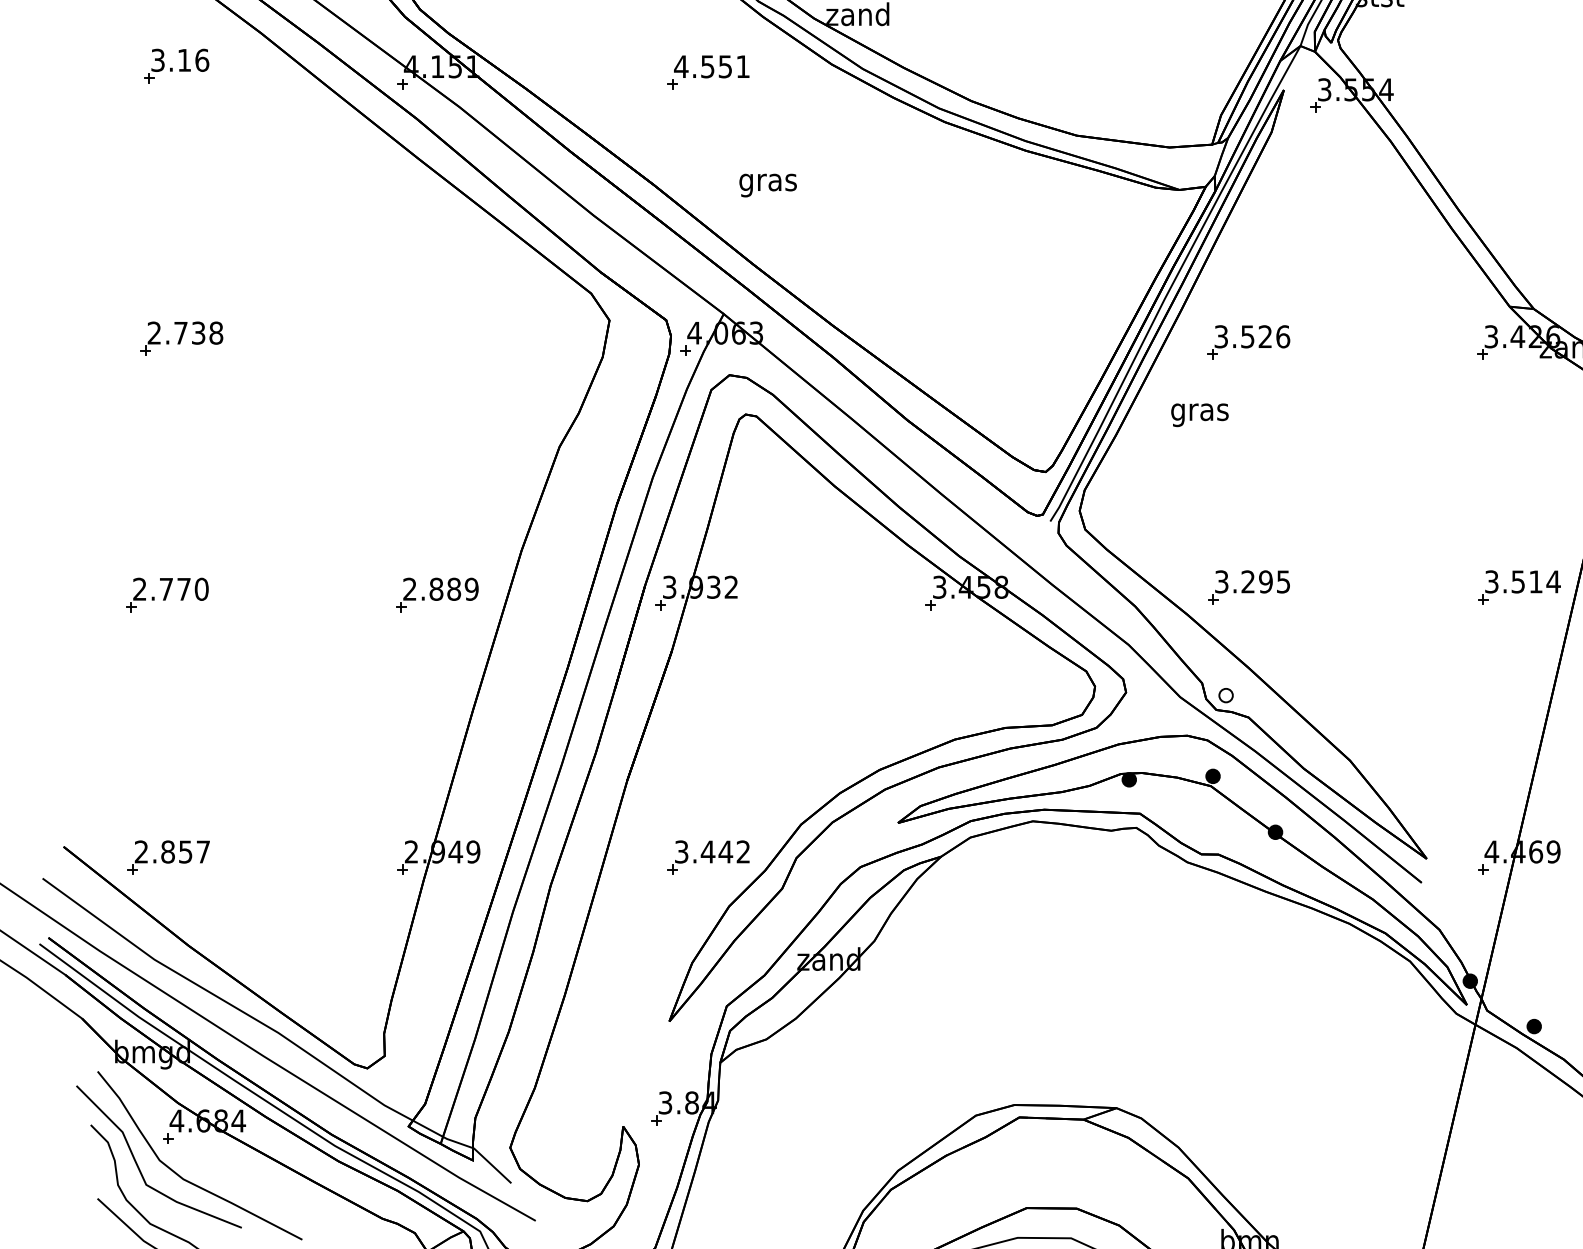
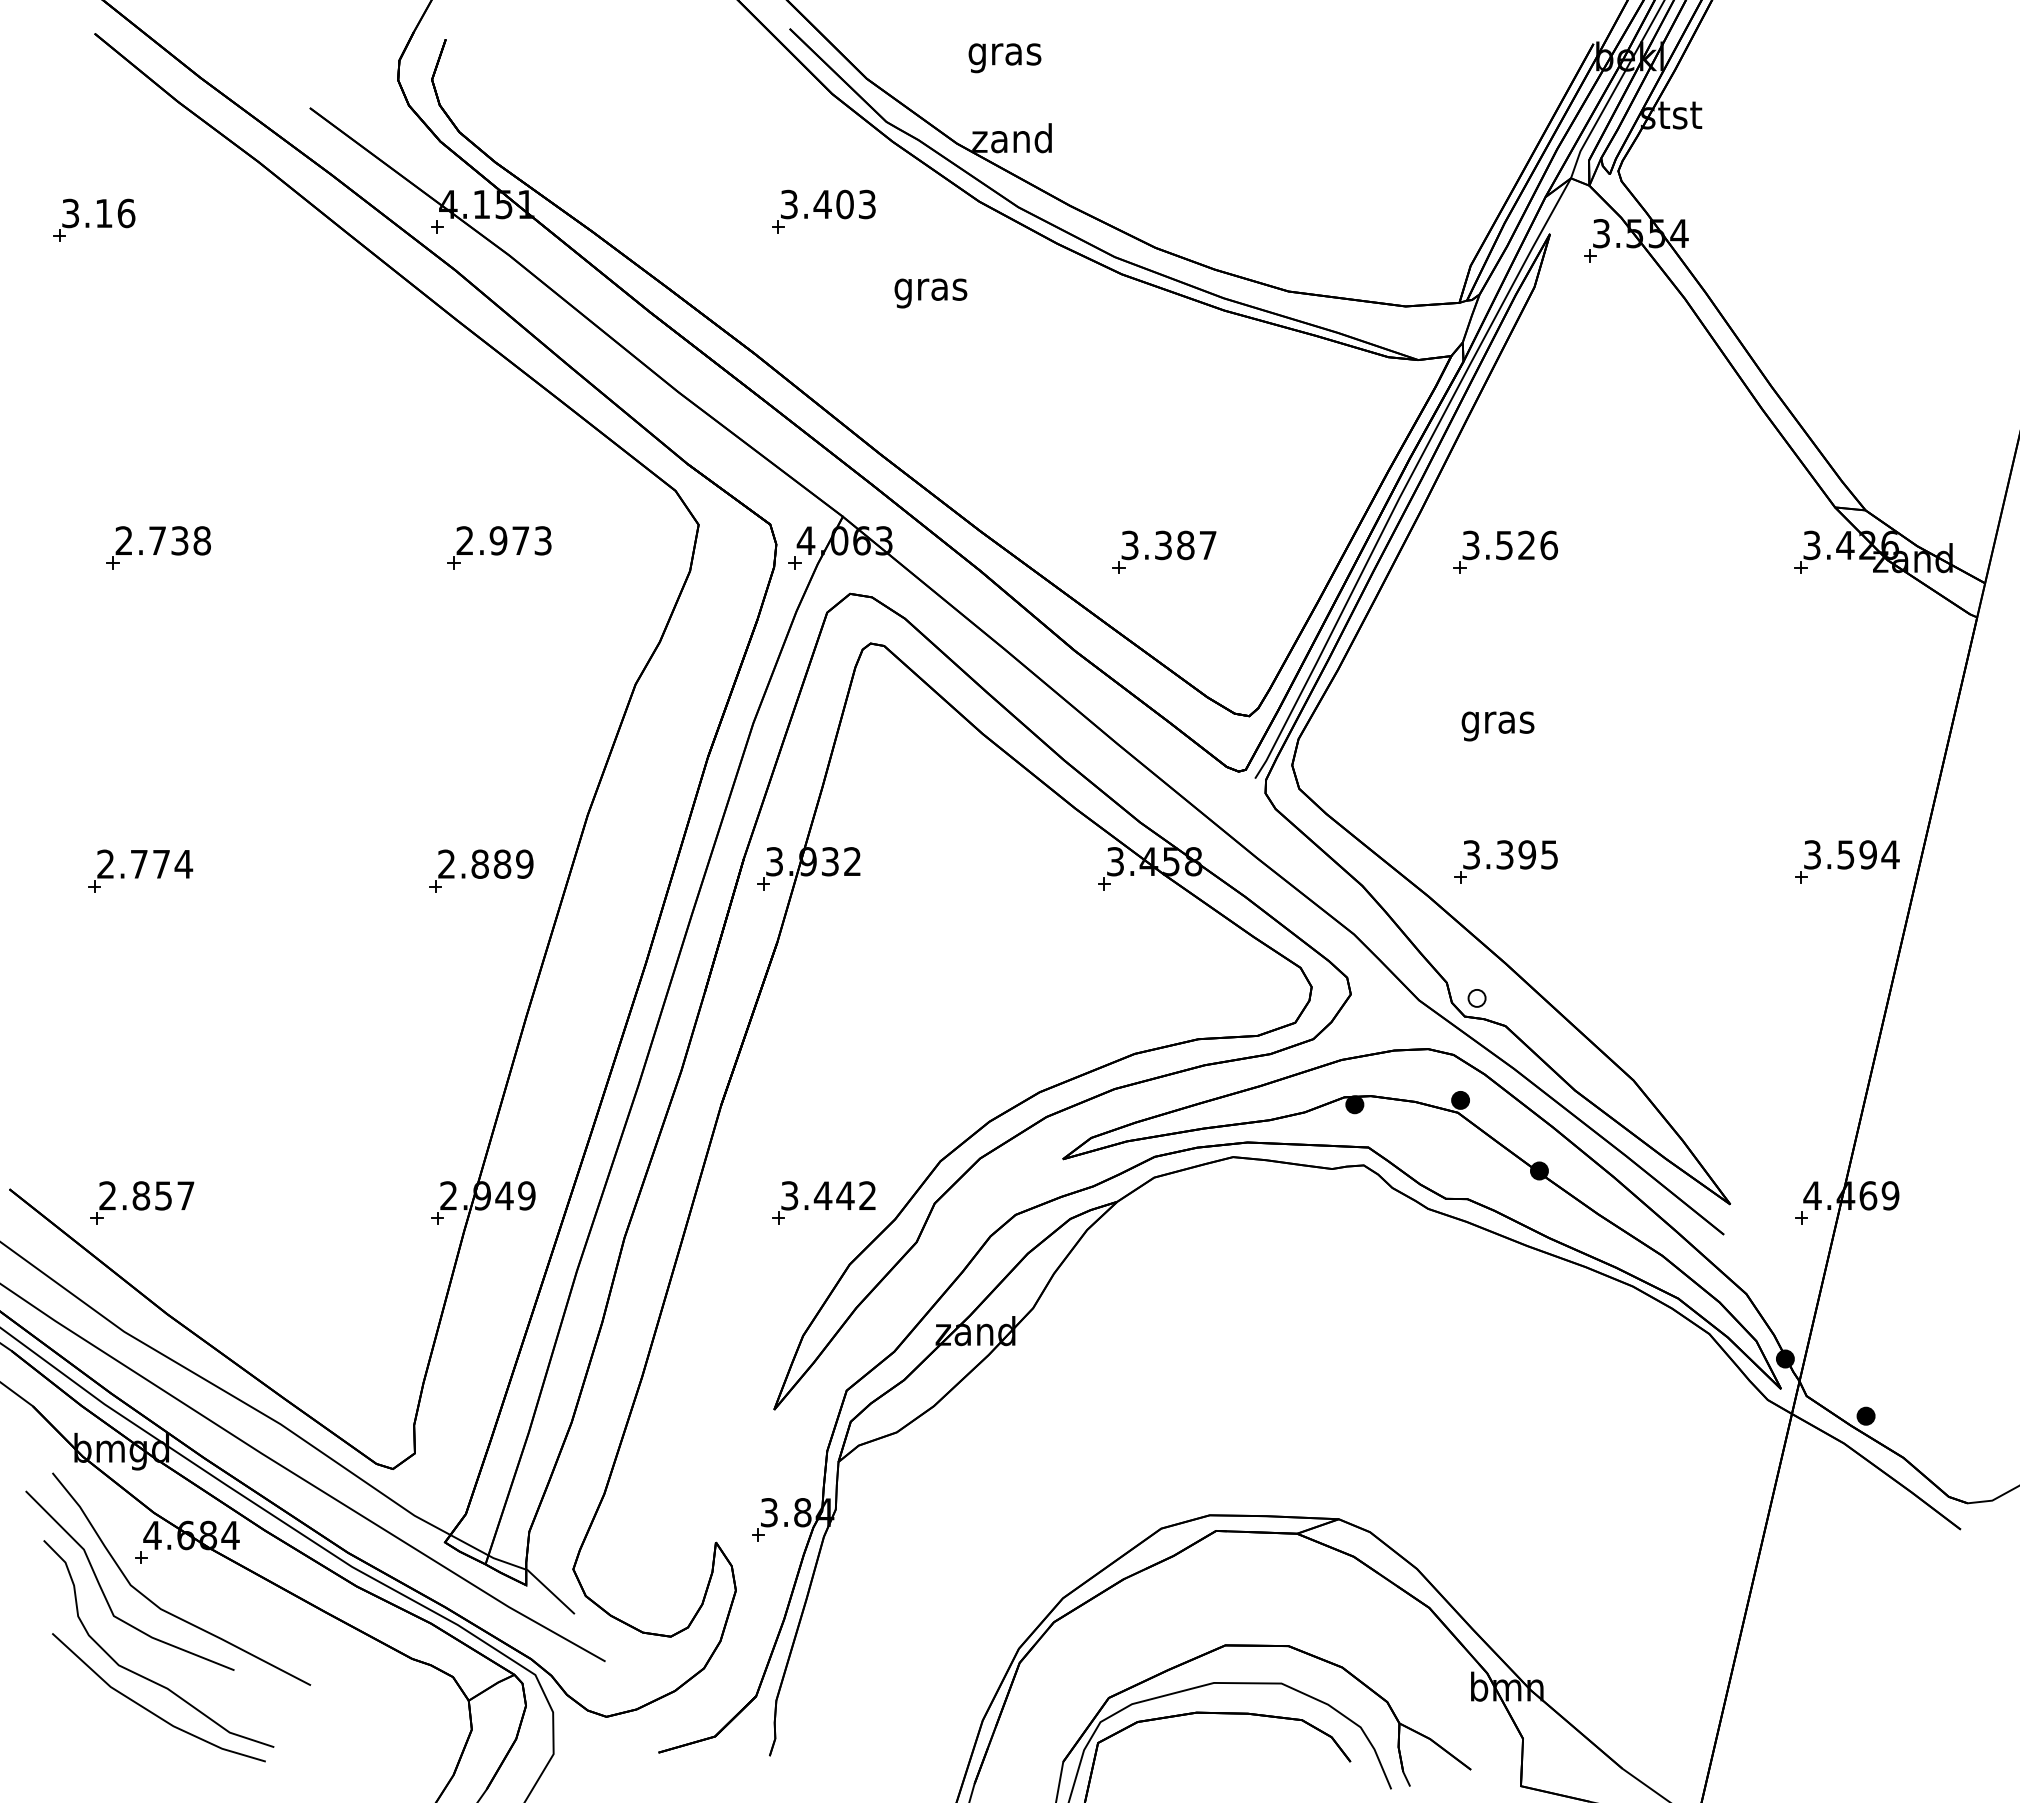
part: (176, 65) -> (94, 219), moved
text: (711, 66) -> (827, 204), 4.551 -> 3.403
text: (767, 185) -> (930, 293), moved
part: (451, 338) -> (499, 547), added
part: (978, 341) -> (1164, 551), added
text: (1199, 415) -> (1497, 726), moved
text: (1247, 581) -> (1504, 854), 3.295 -> 3.395
text: (1535, 581) -> (1867, 854), 3.514 -> 3.594
text: (201, 588) -> (183, 863), 2.770 -> 2.774

